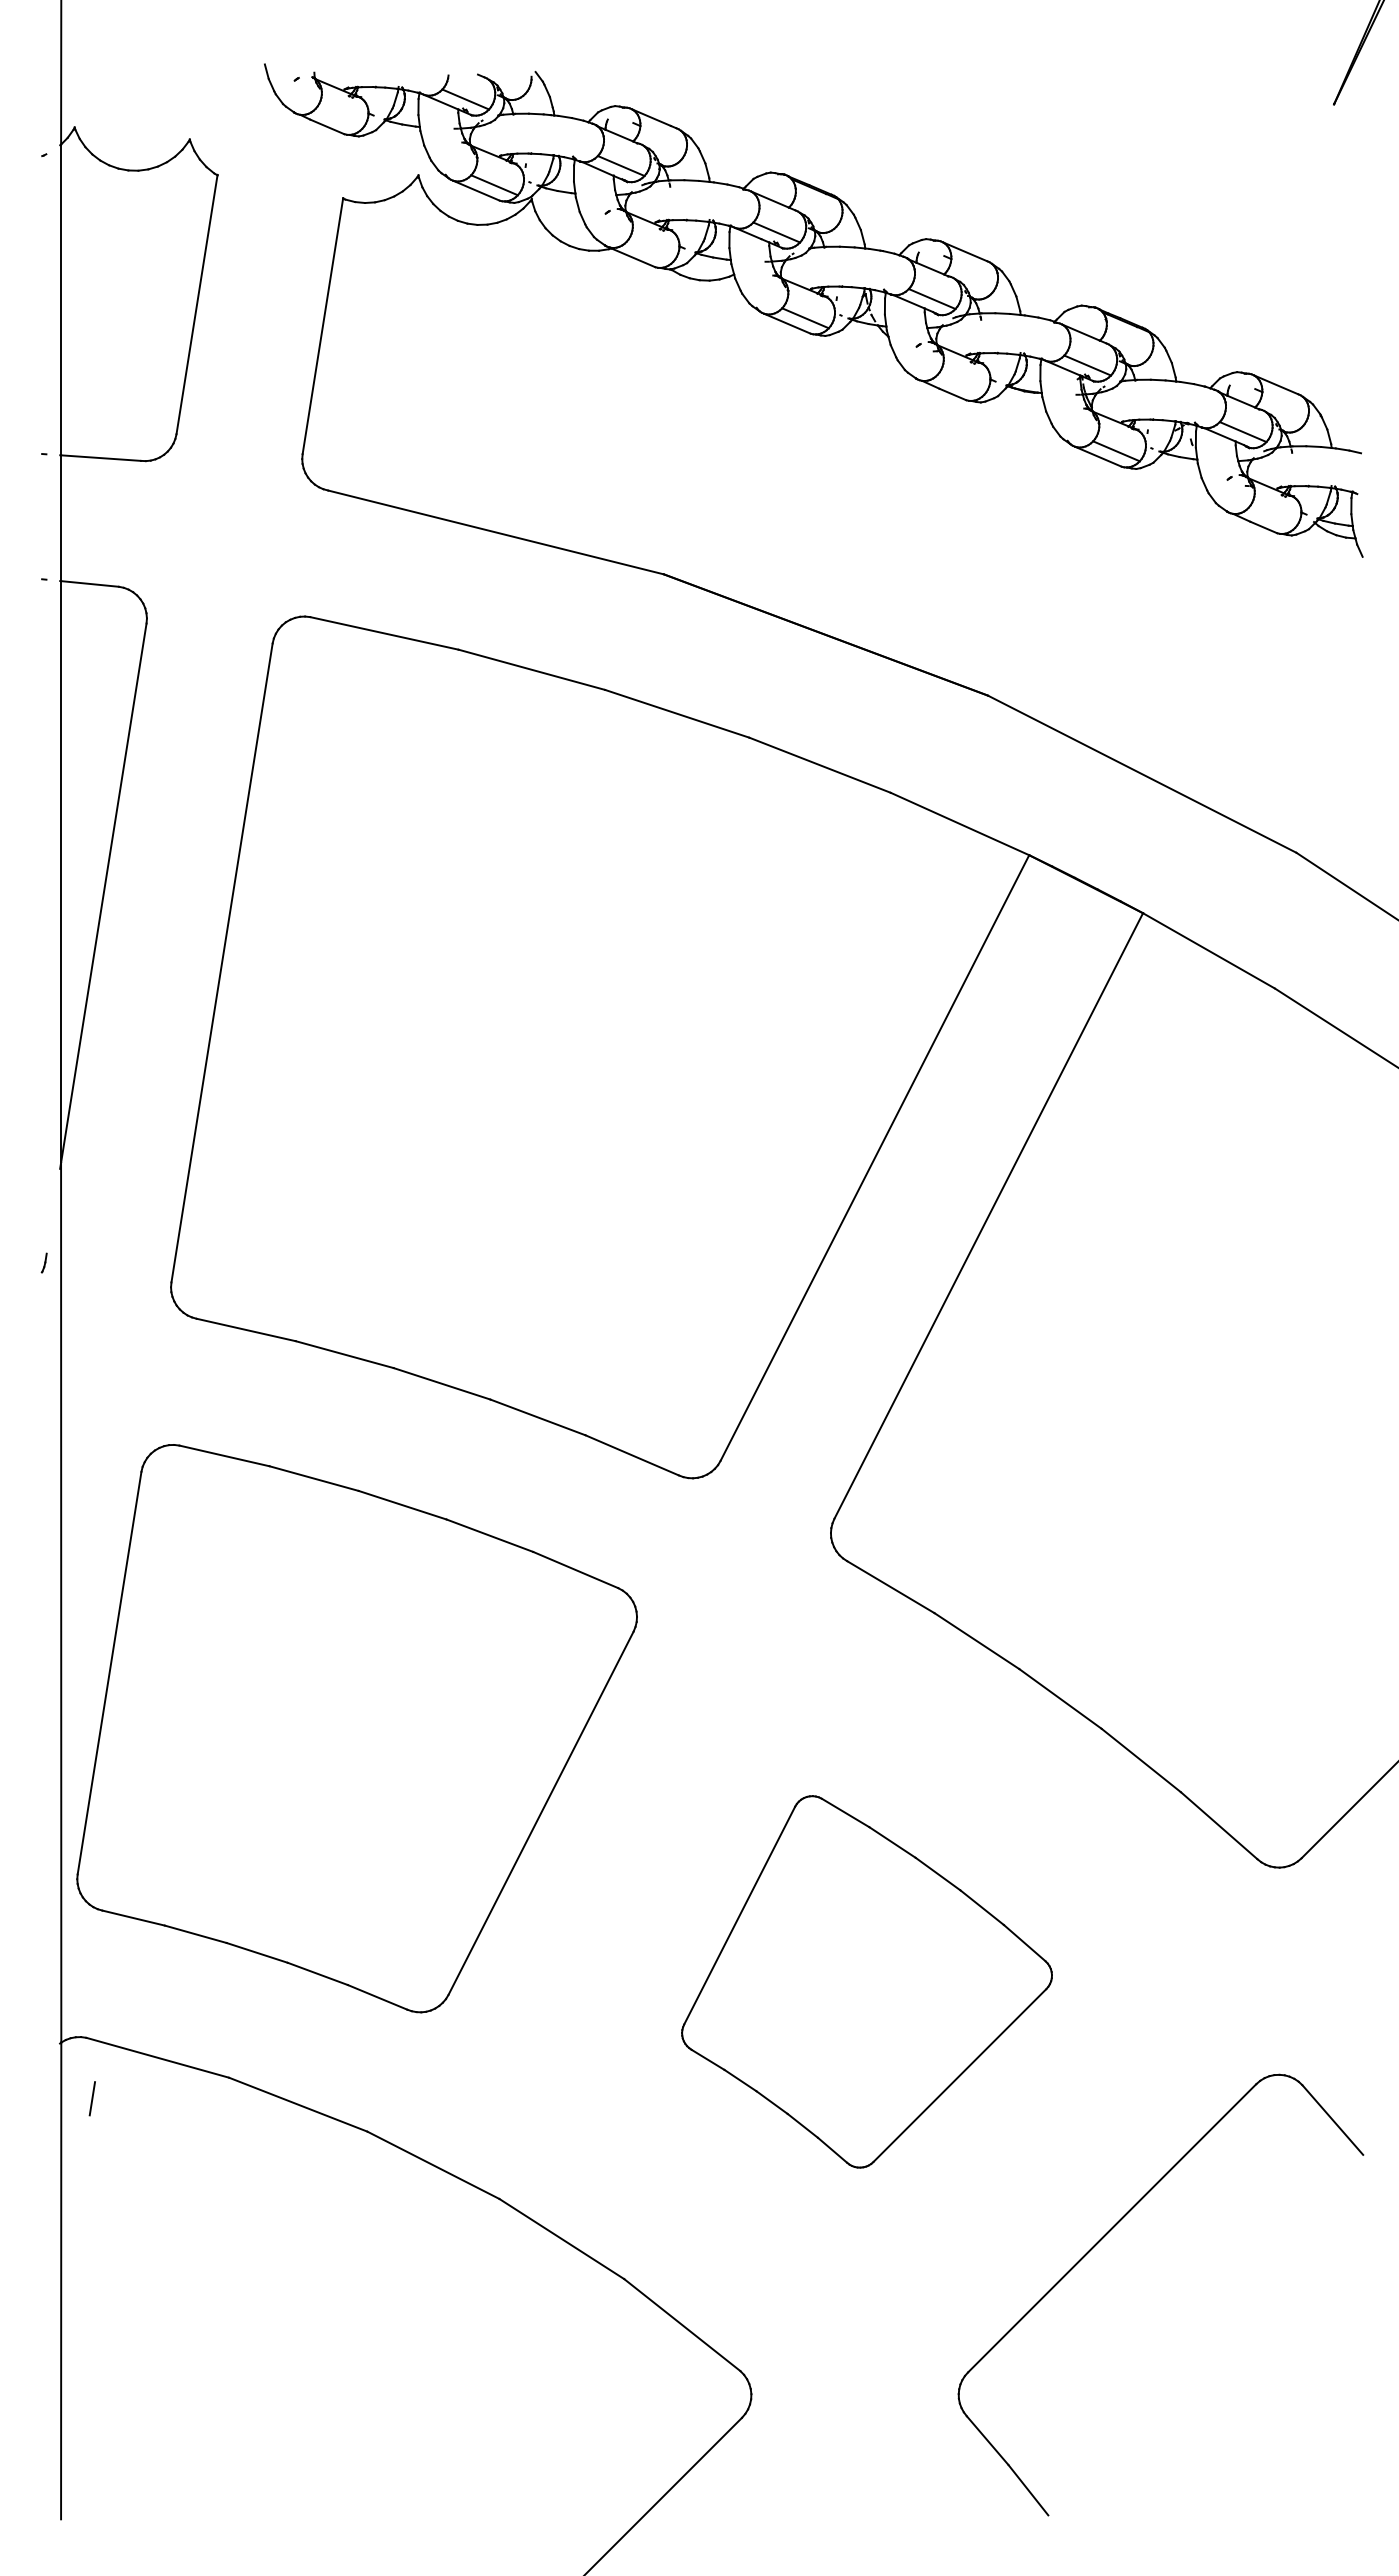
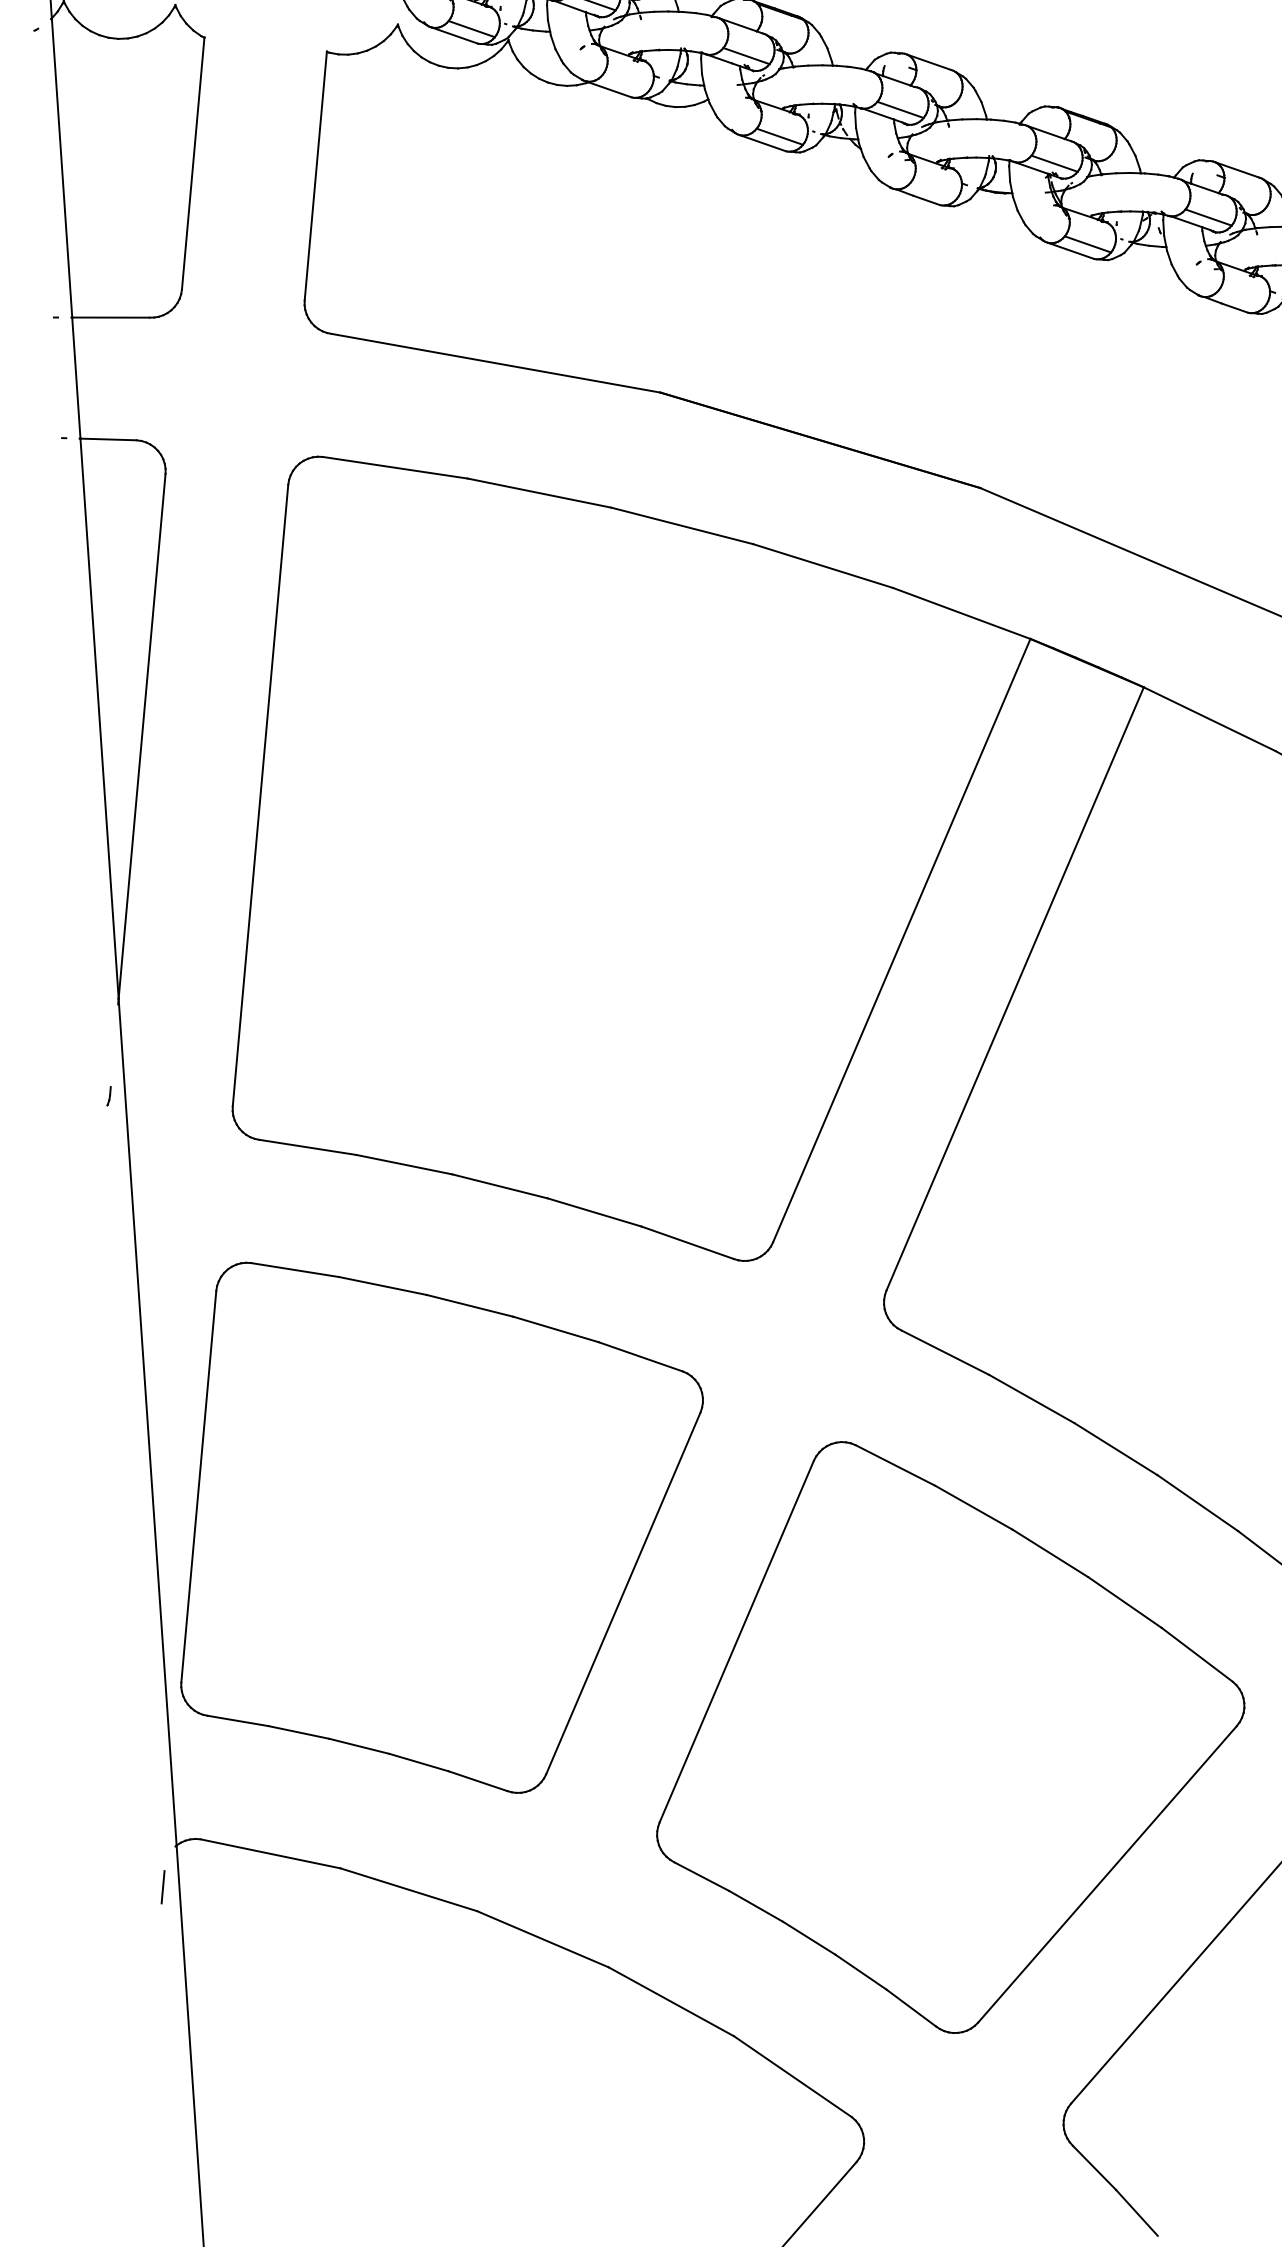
part: (866, 1981) -> (947, 1733), size x1.67
line: (91, 2098) -> (162, 1887), moved

